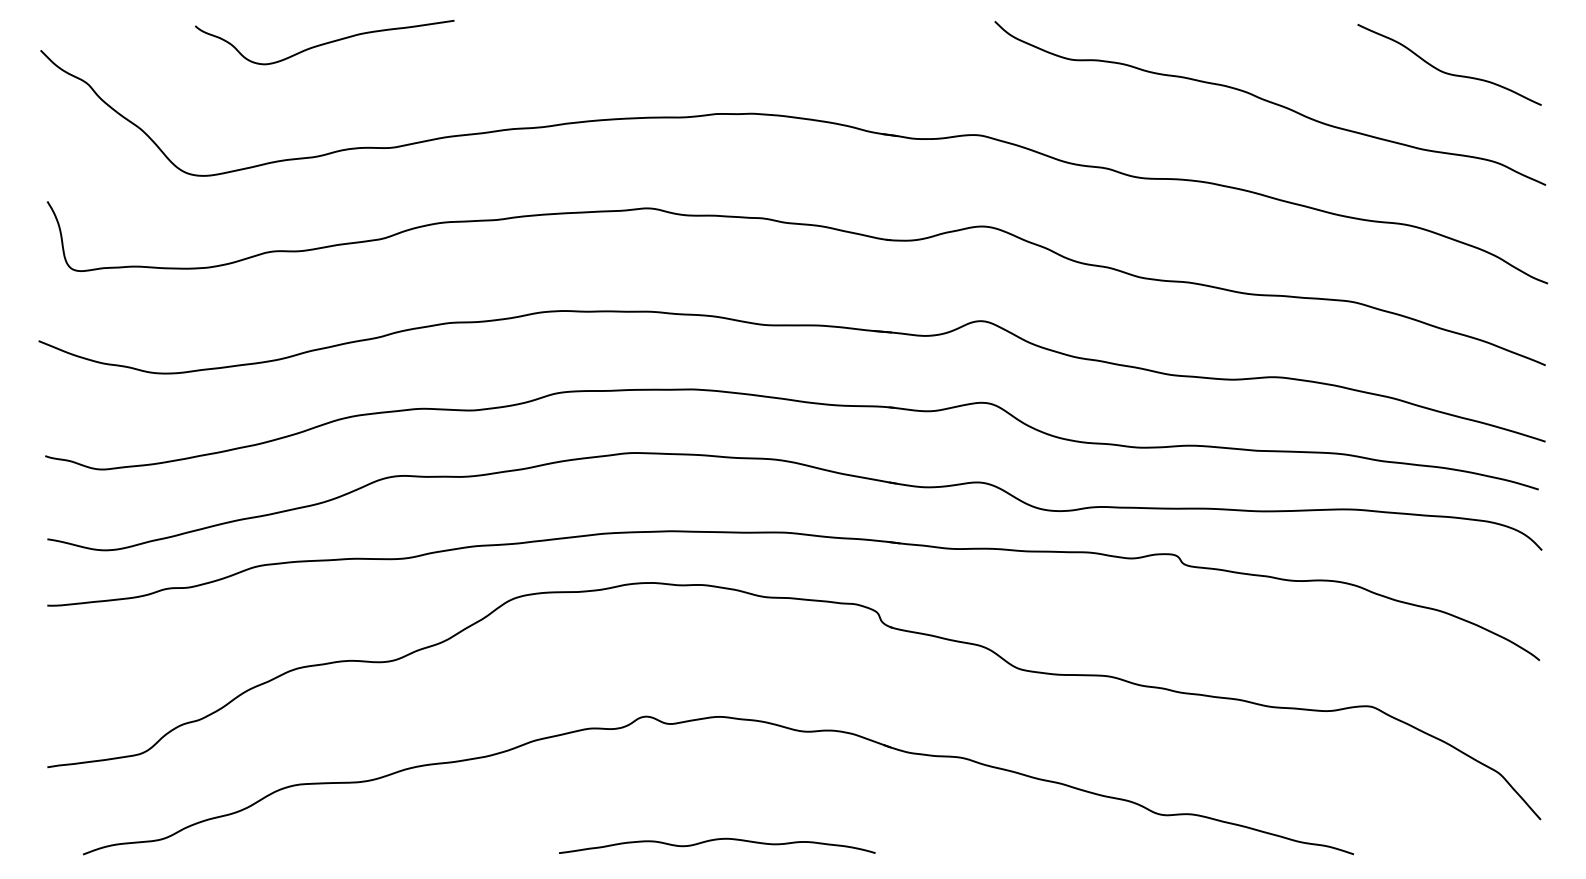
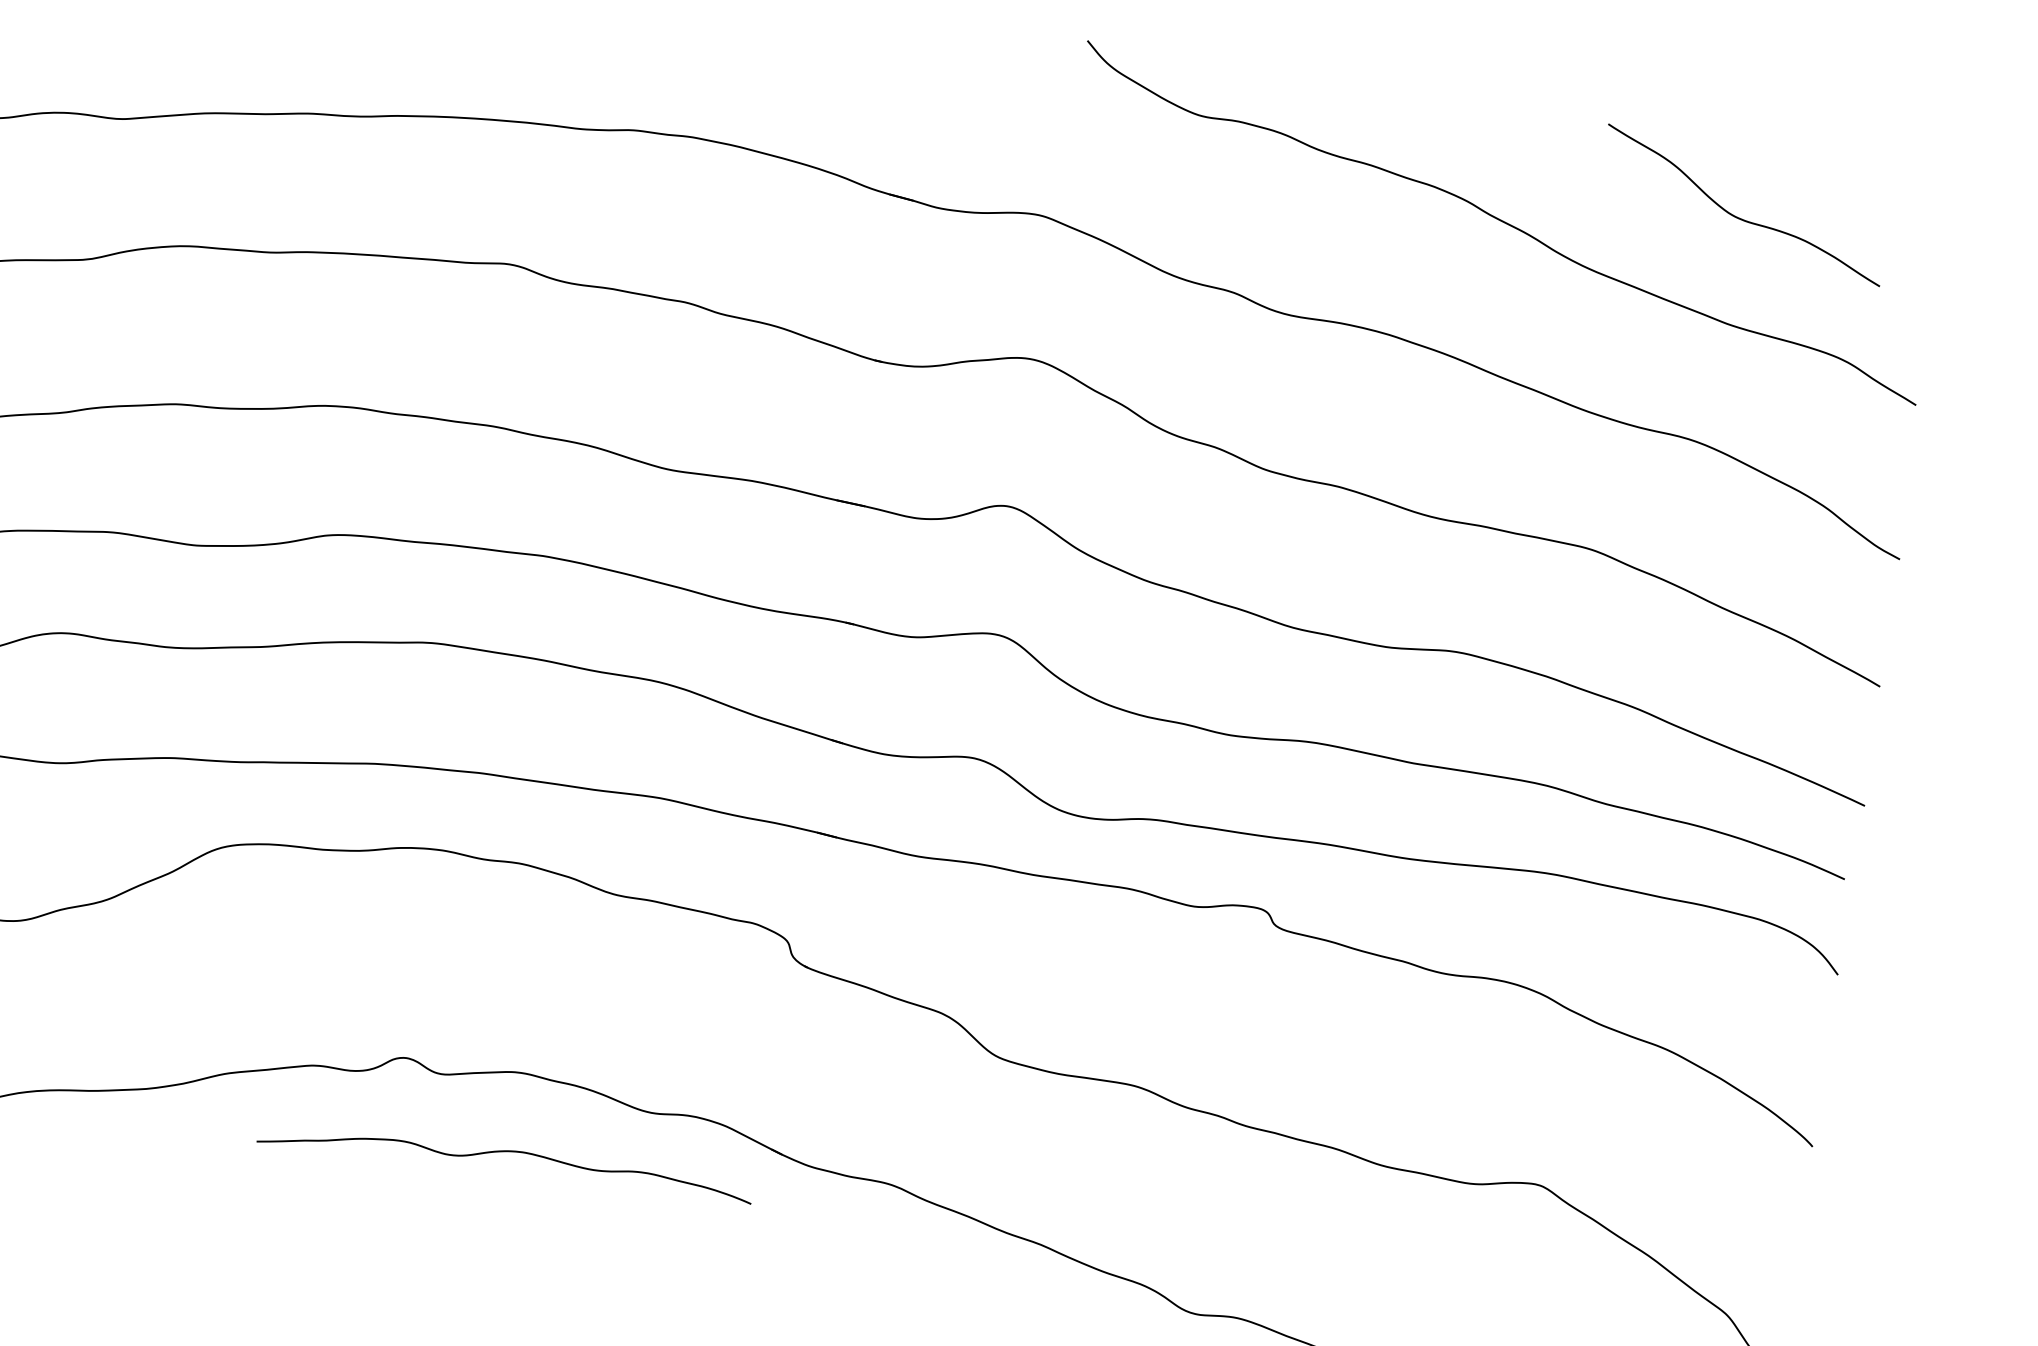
curve: (1447, 72) -> (1739, 216), moved
curve: (717, 840) -> (506, 1153), moved

